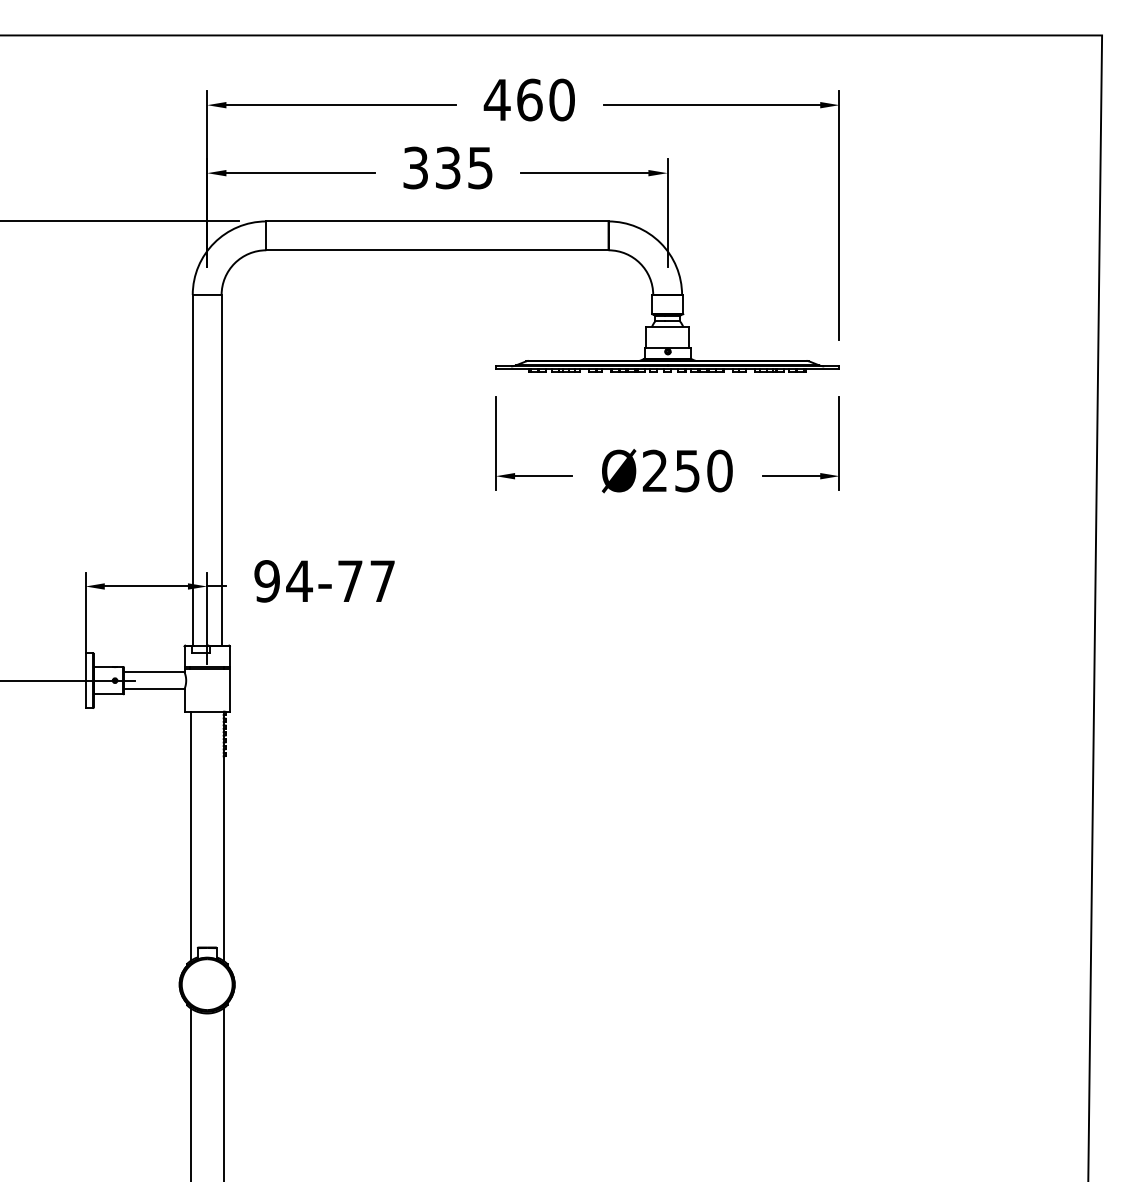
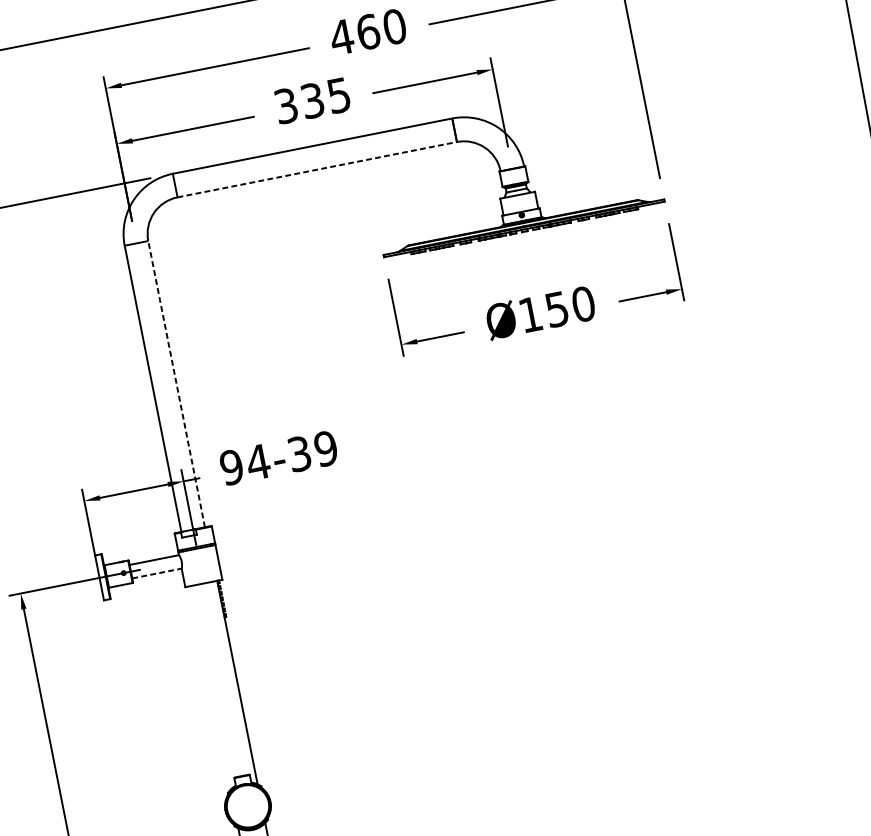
line: (437, 250) -> (317, 169), solid -> dashed
line: (221, 469) -> (176, 383), solid -> dashed
text: (654, 470) -> (530, 314), Ø250 -> Ø150
text: (366, 581) -> (312, 451), 94-77 -> 94-39
line: (154, 688) -> (157, 573), solid -> dashed
line: (190, 835) -> (210, 687), removed

